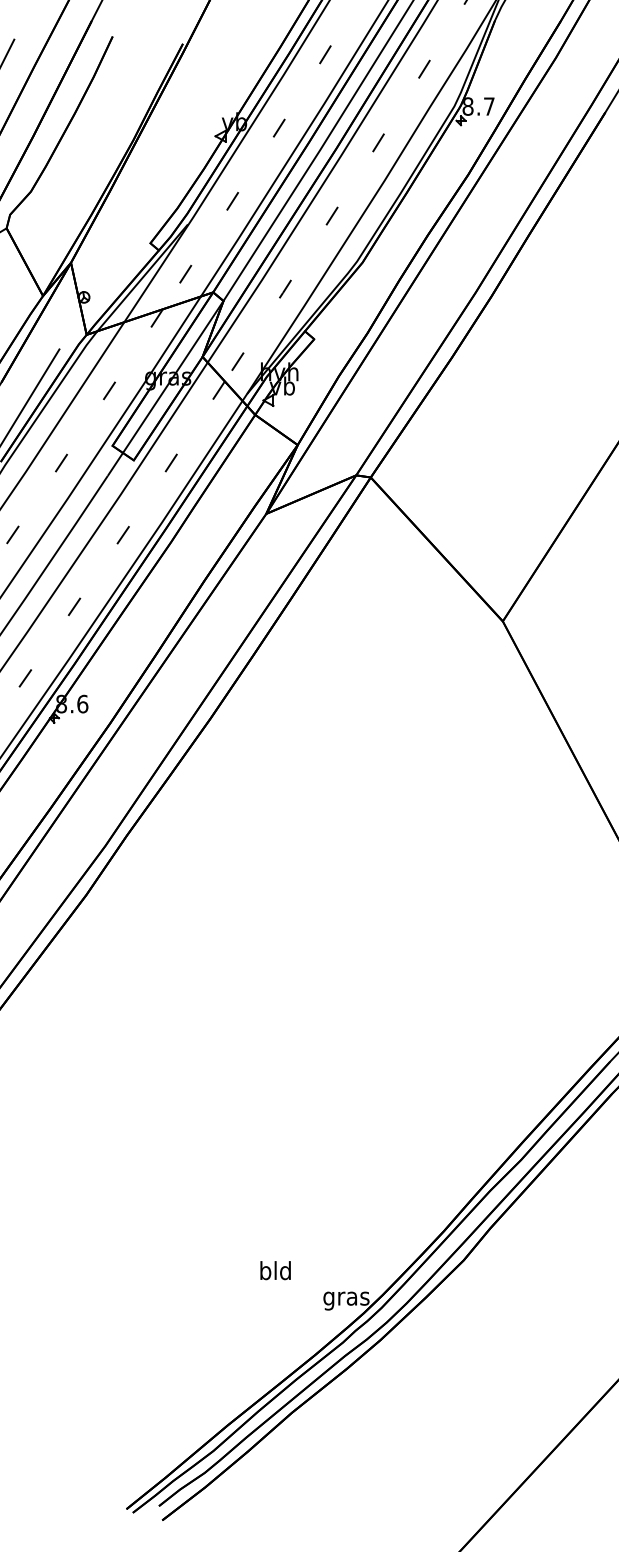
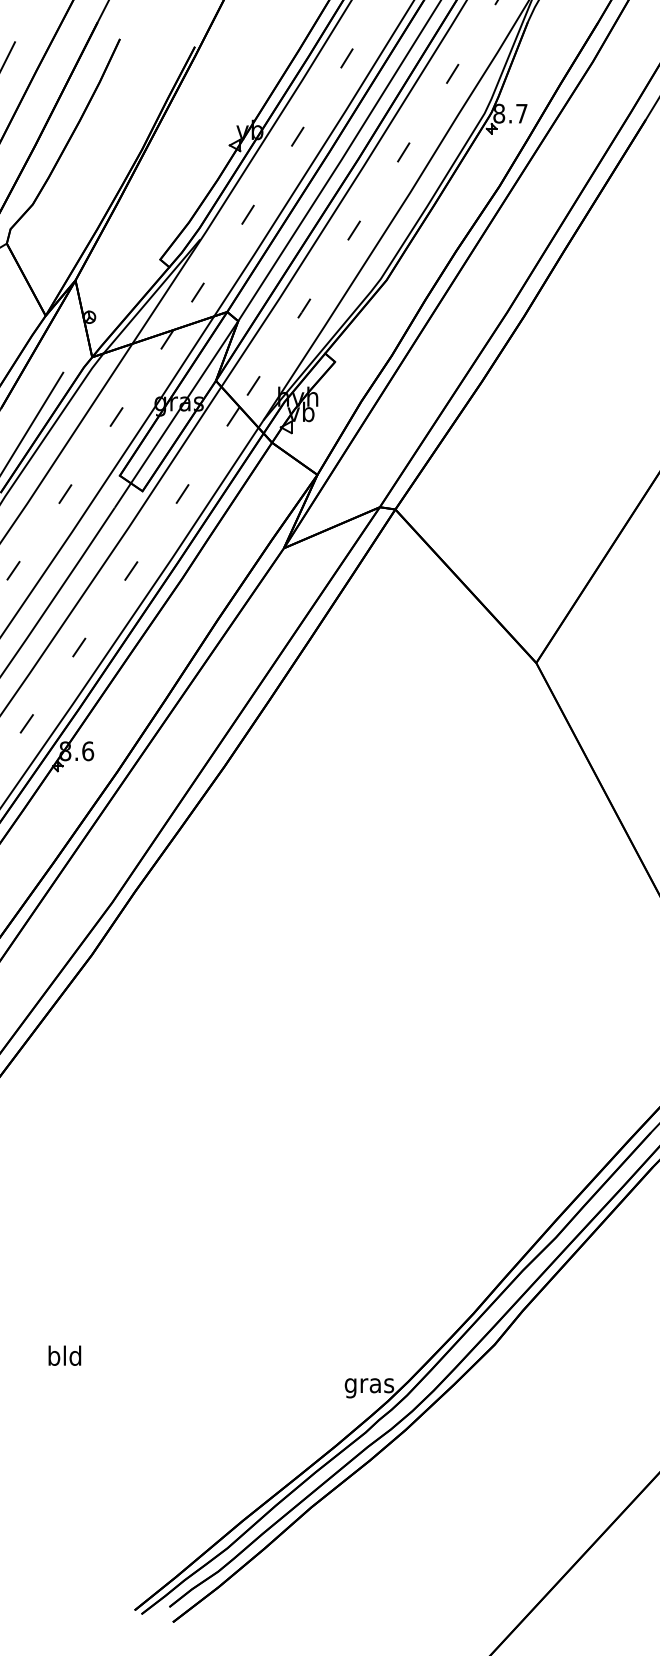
text: (275, 1270) -> (64, 1355), moved

